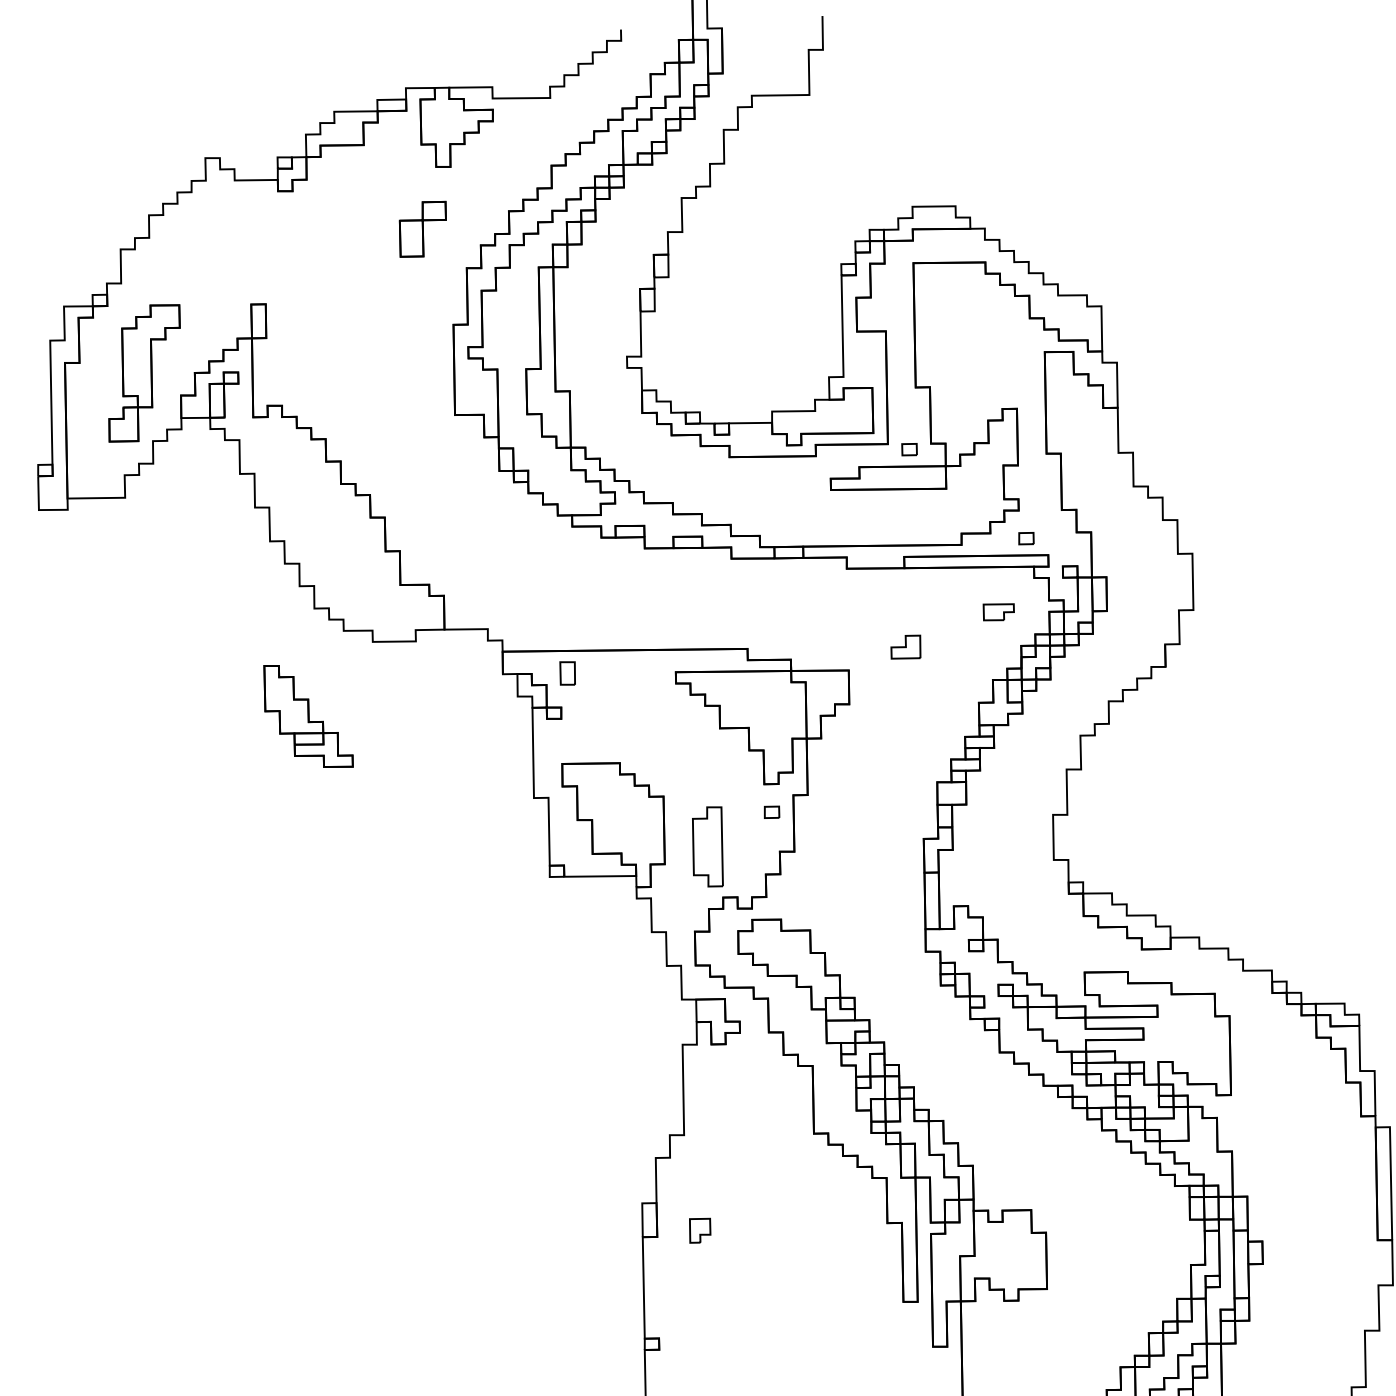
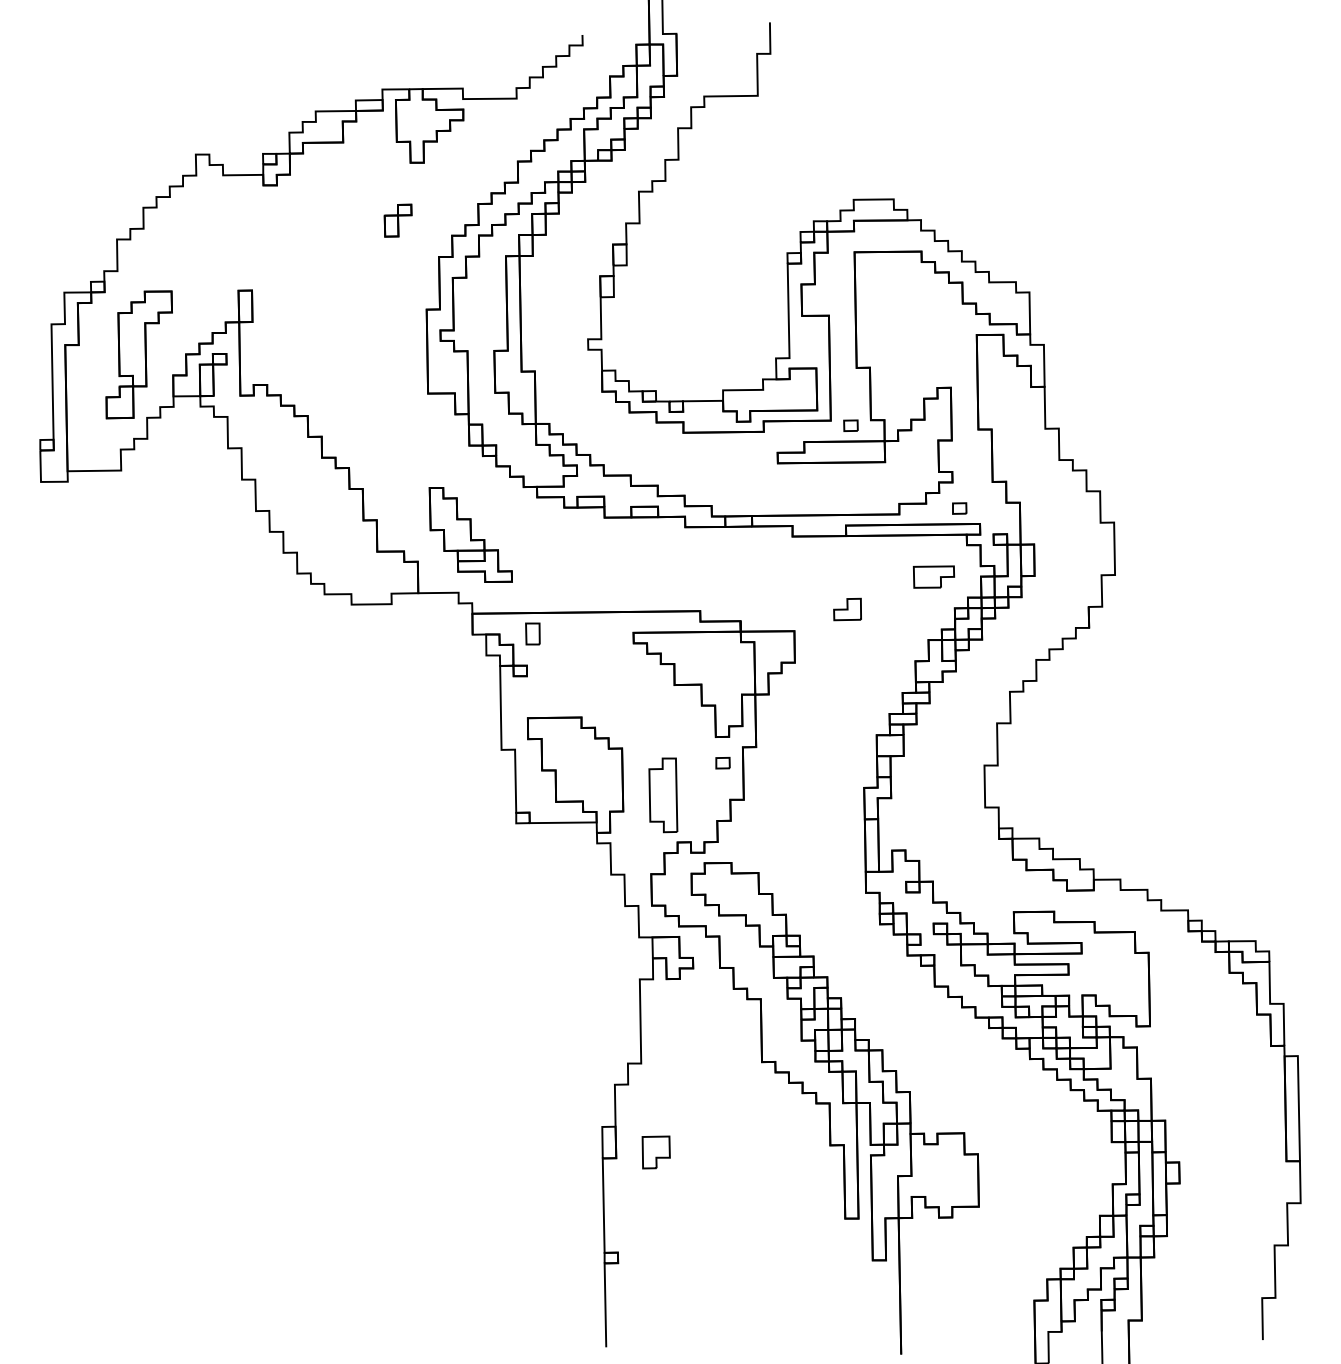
part: (422, 228) -> (397, 220), size x0.62
part: (998, 611) -> (933, 576), size x1.43
part: (308, 715) -> (470, 534), moved
part: (699, 1230) -> (655, 1152), size x1.43

